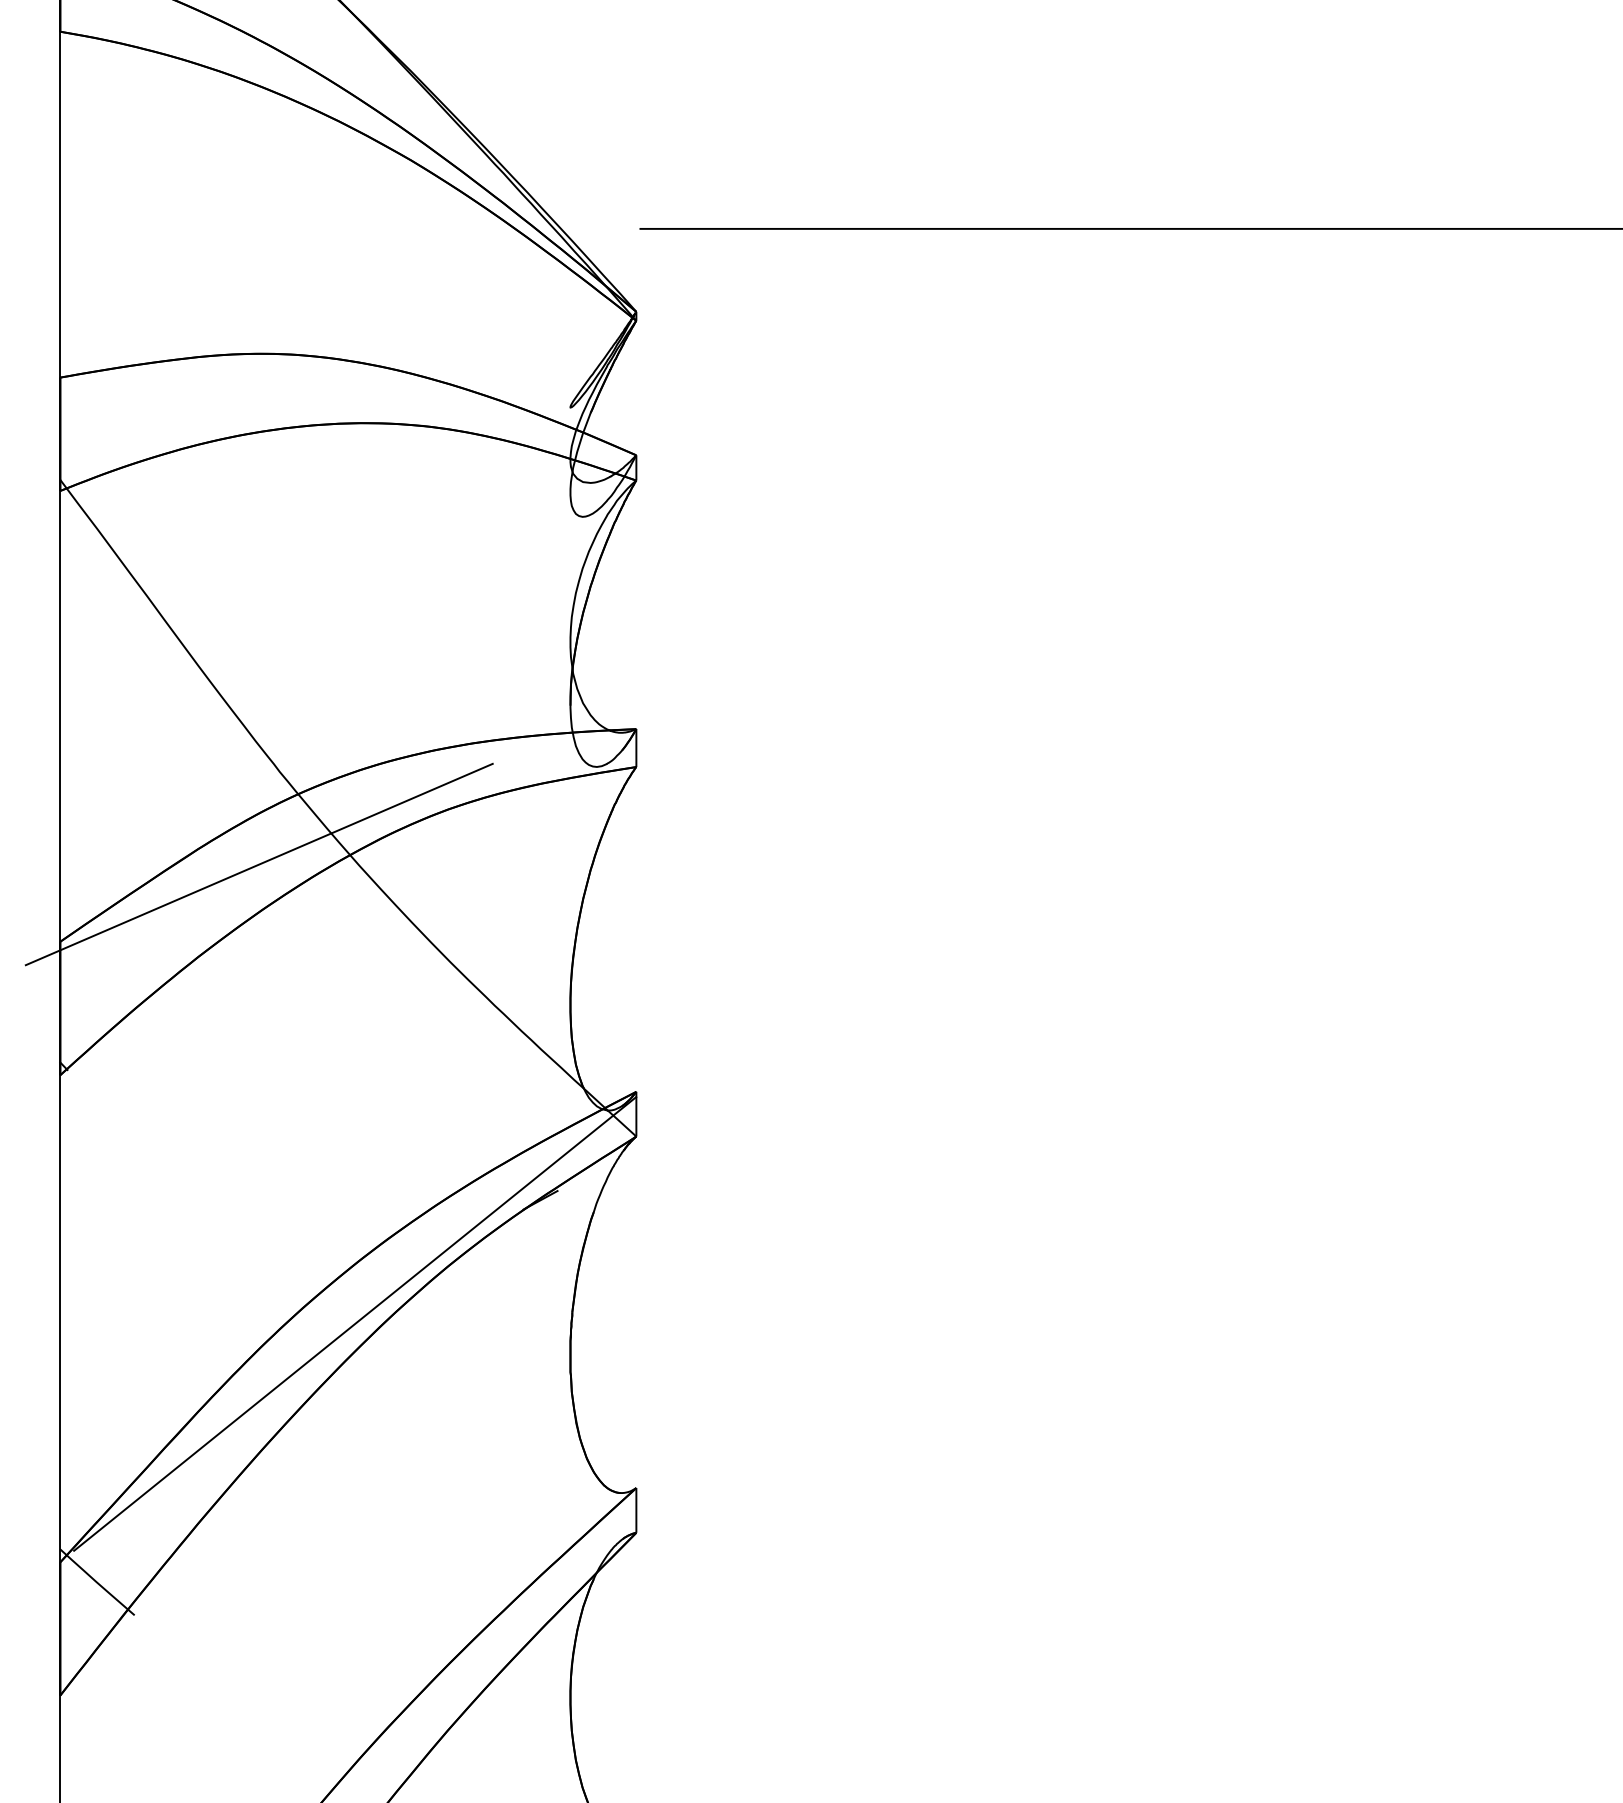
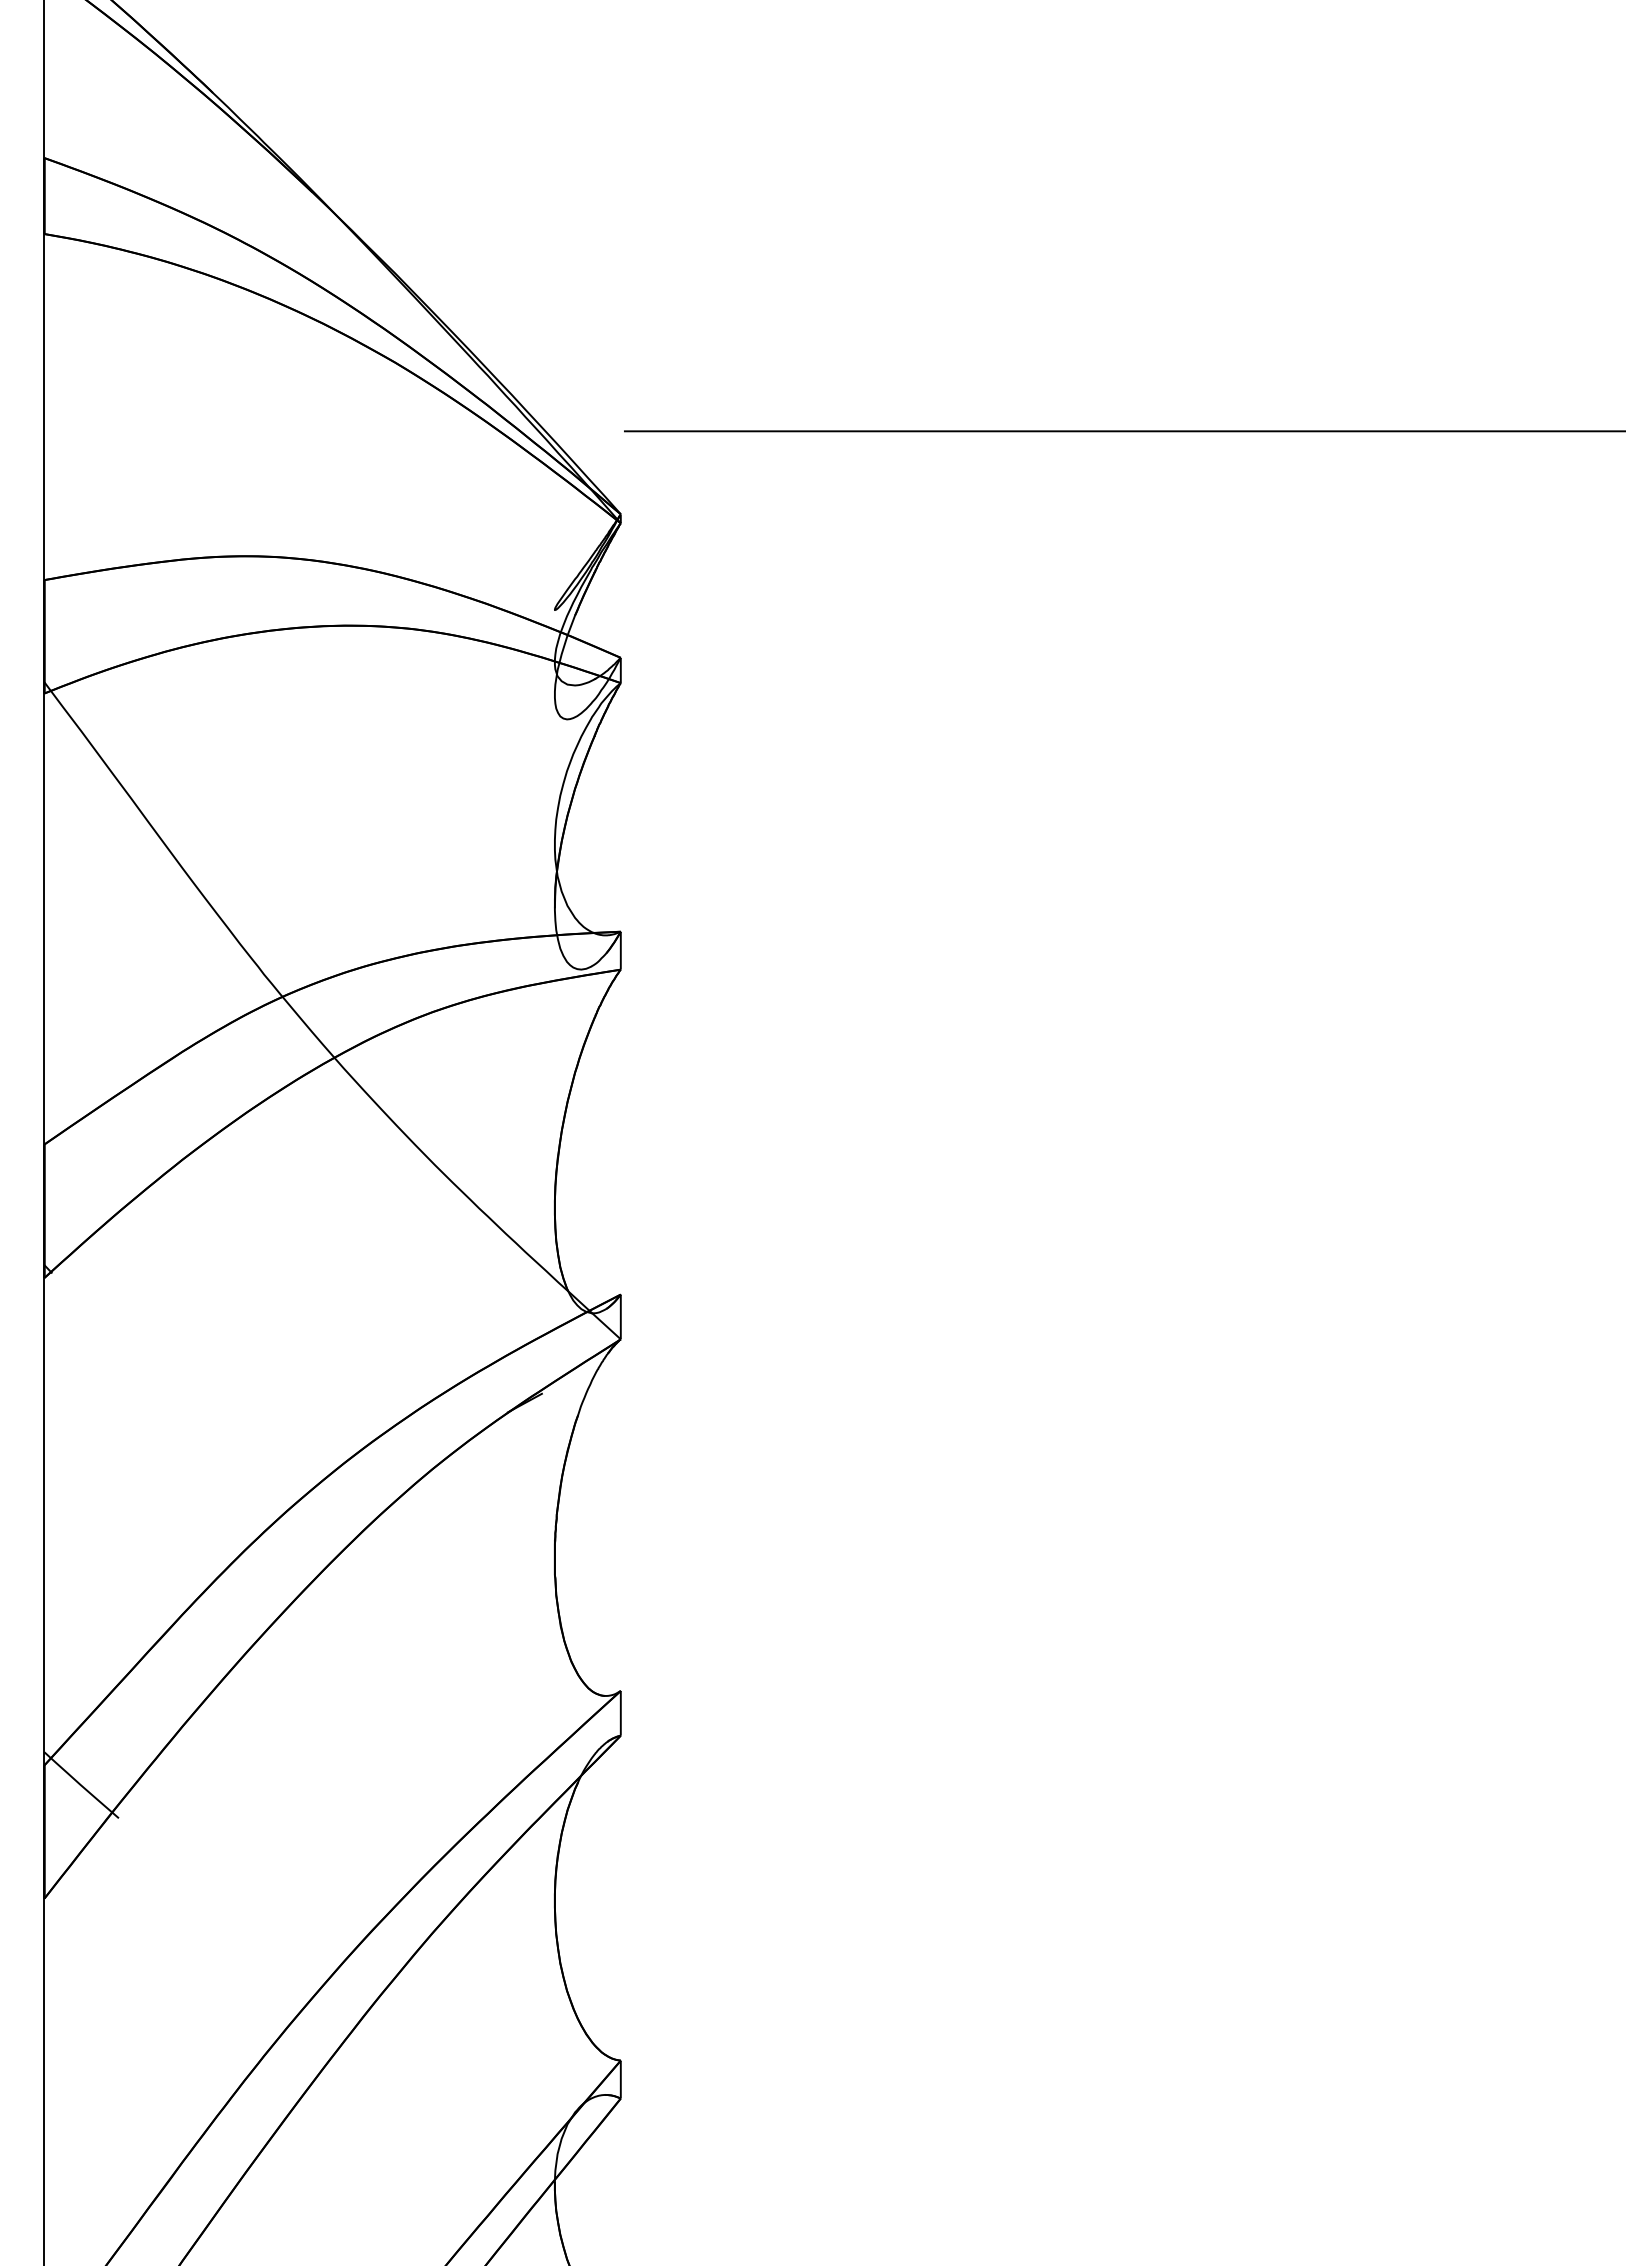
line: (259, 863) -> (243, 1066), removed
line: (355, 1323) -> (339, 1526), removed

